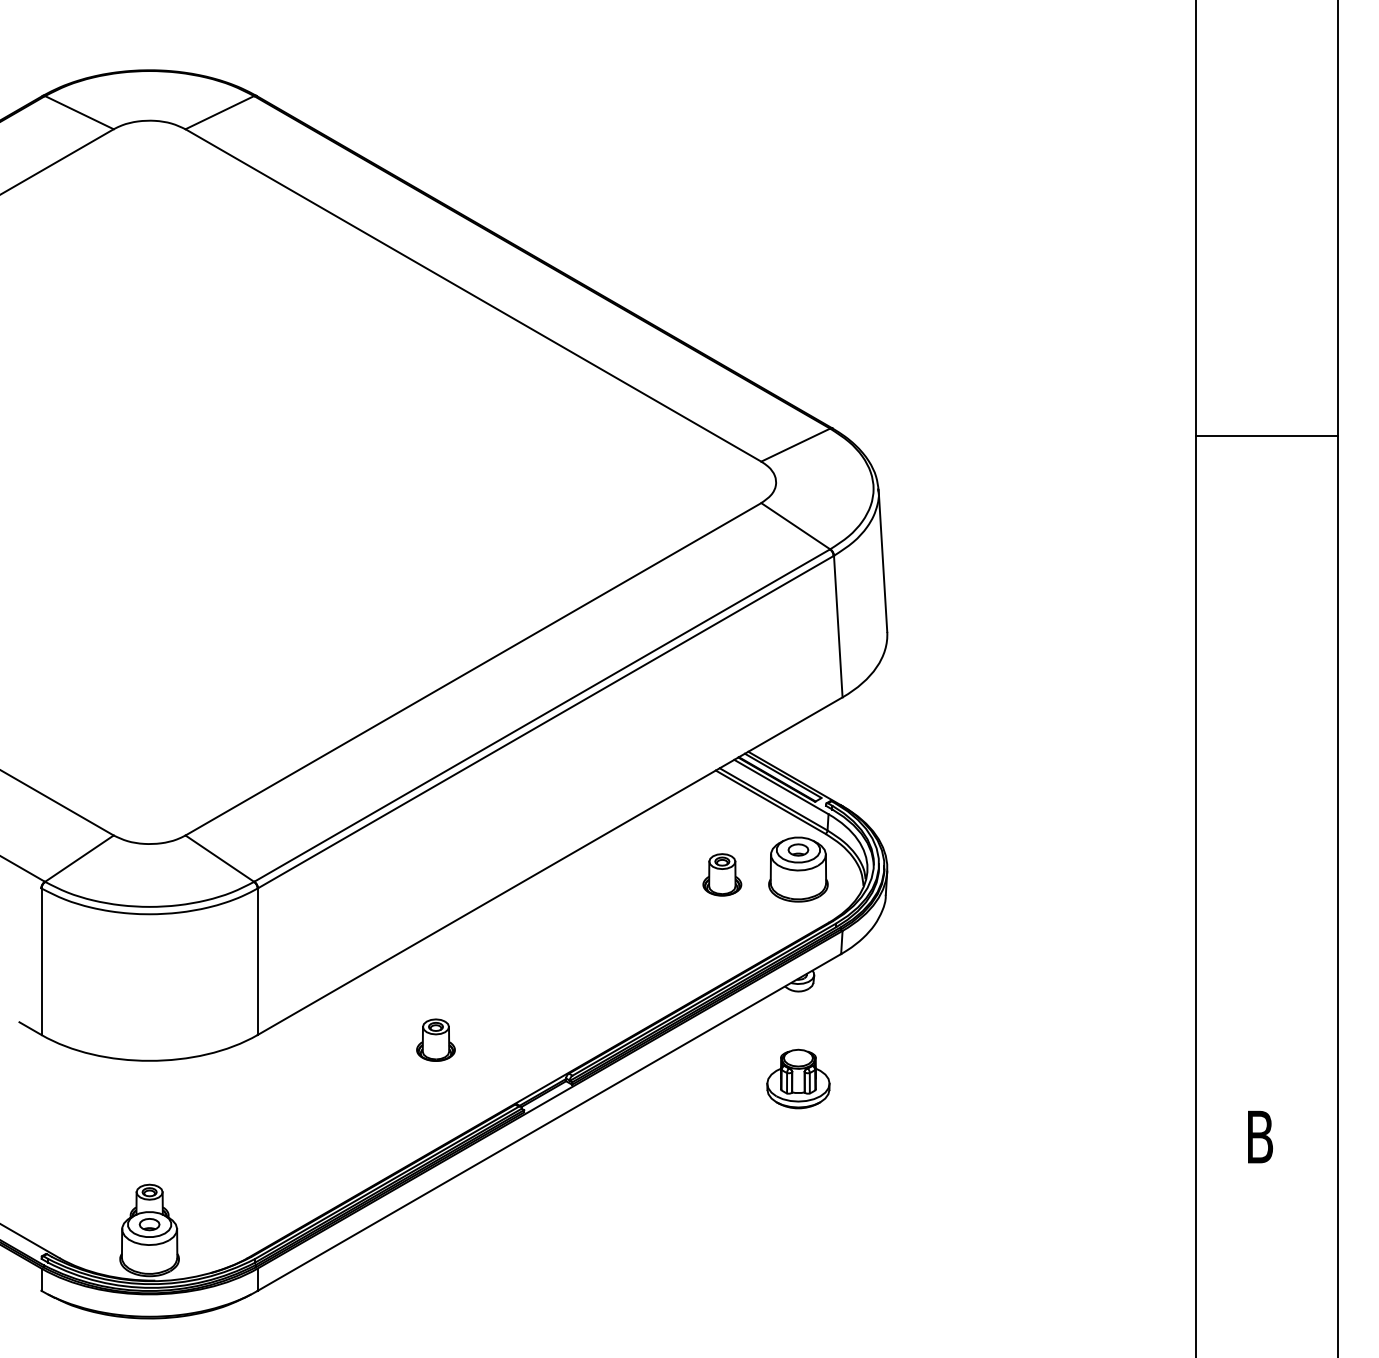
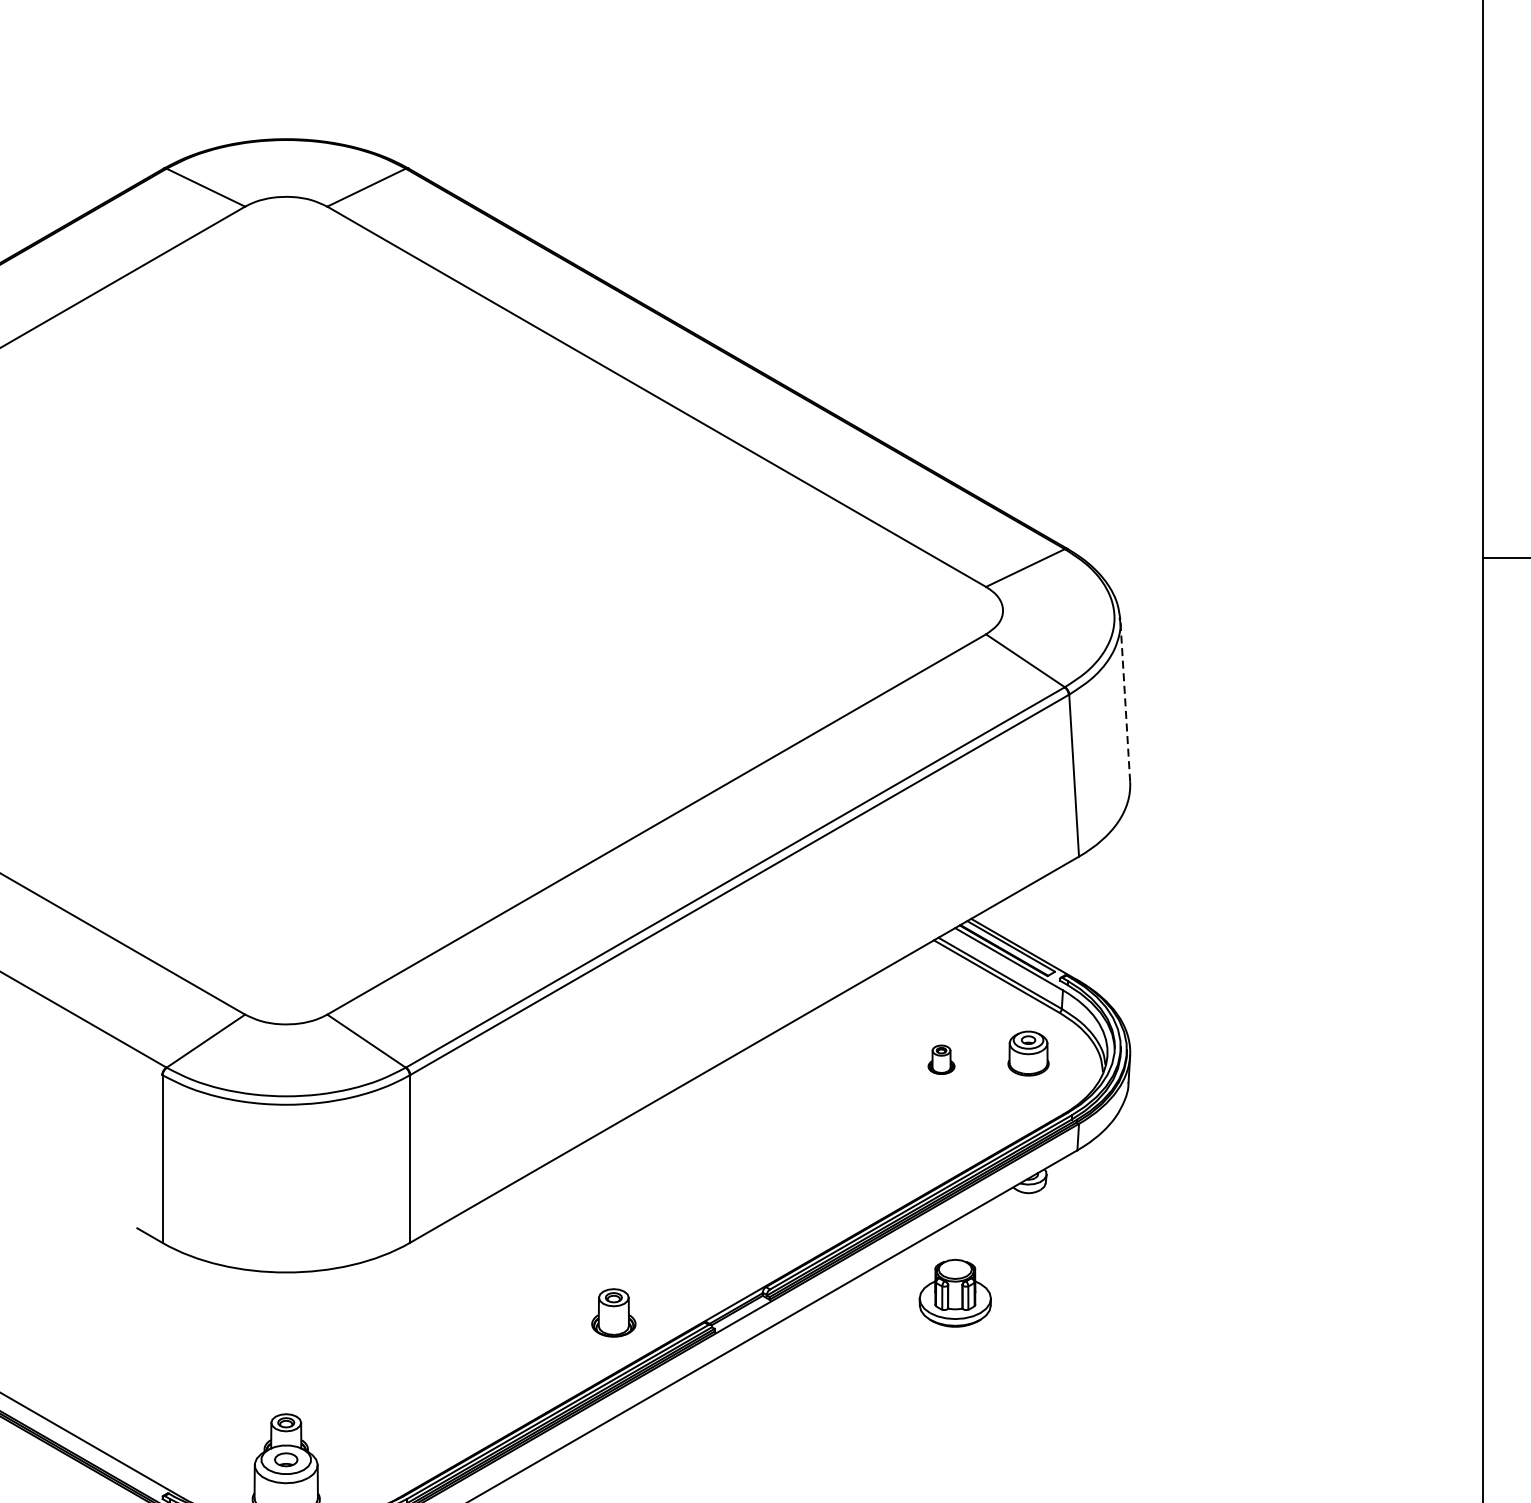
line: (882, 561) -> (1124, 701), solid -> dashed
part: (798, 869) -> (1028, 1053), size x0.6
part: (722, 874) -> (941, 1059), size x0.6
part: (435, 1039) -> (613, 1312), moved
part: (798, 1078) -> (955, 1292), moved

